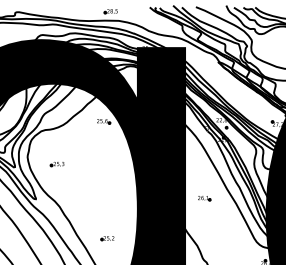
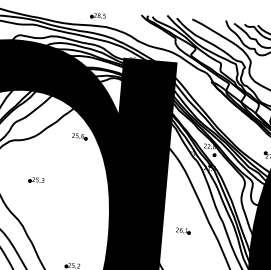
part: (56, 164) -> (35, 180), moved

